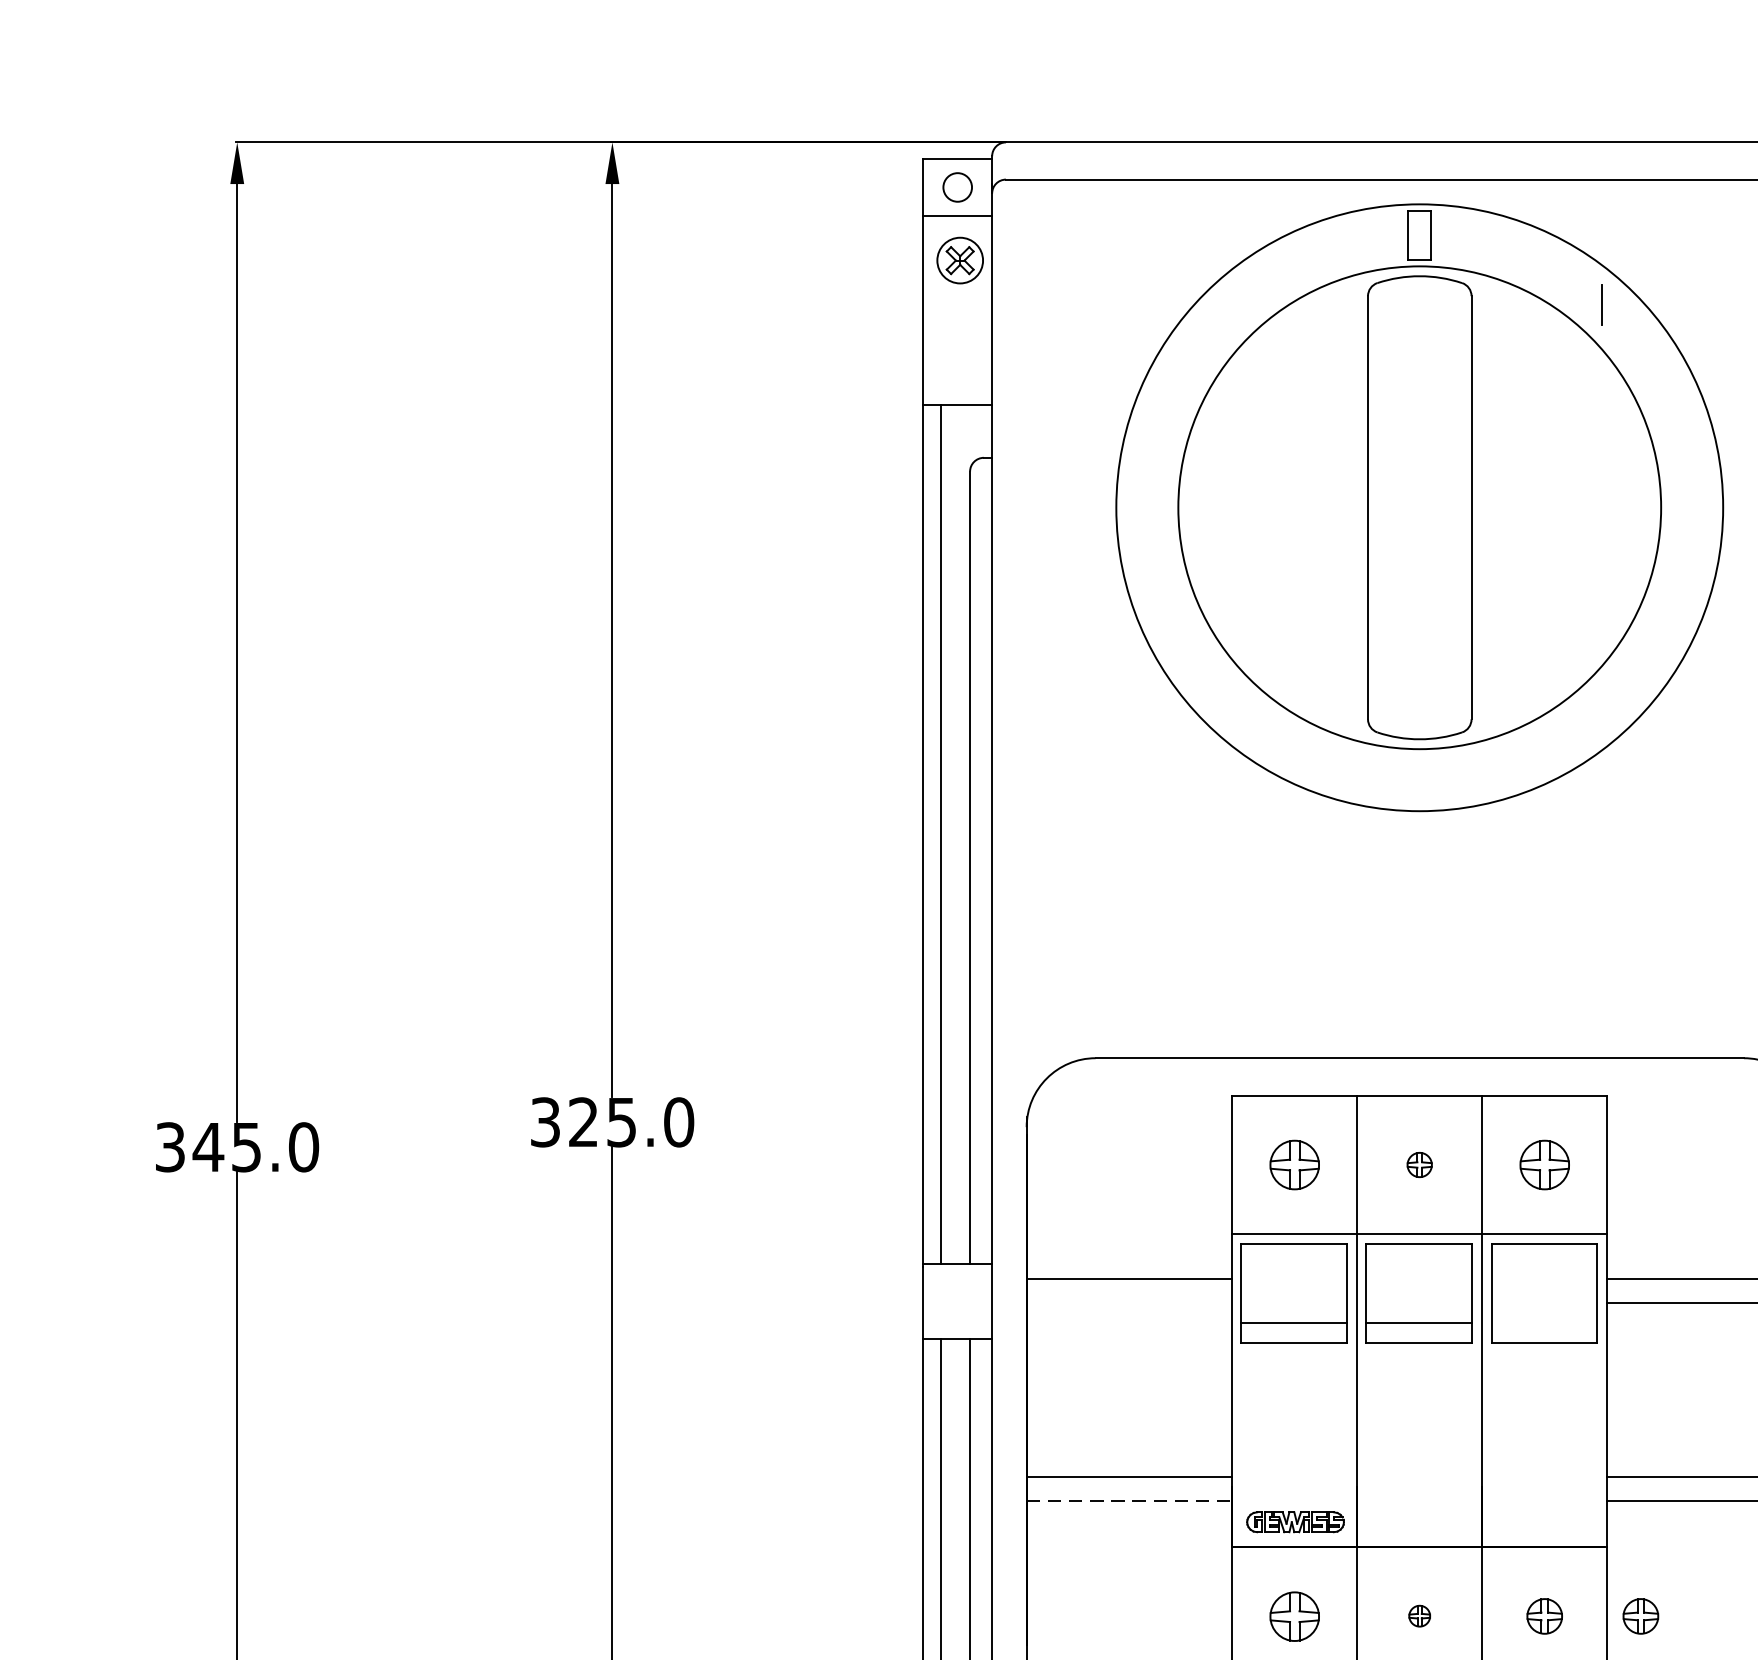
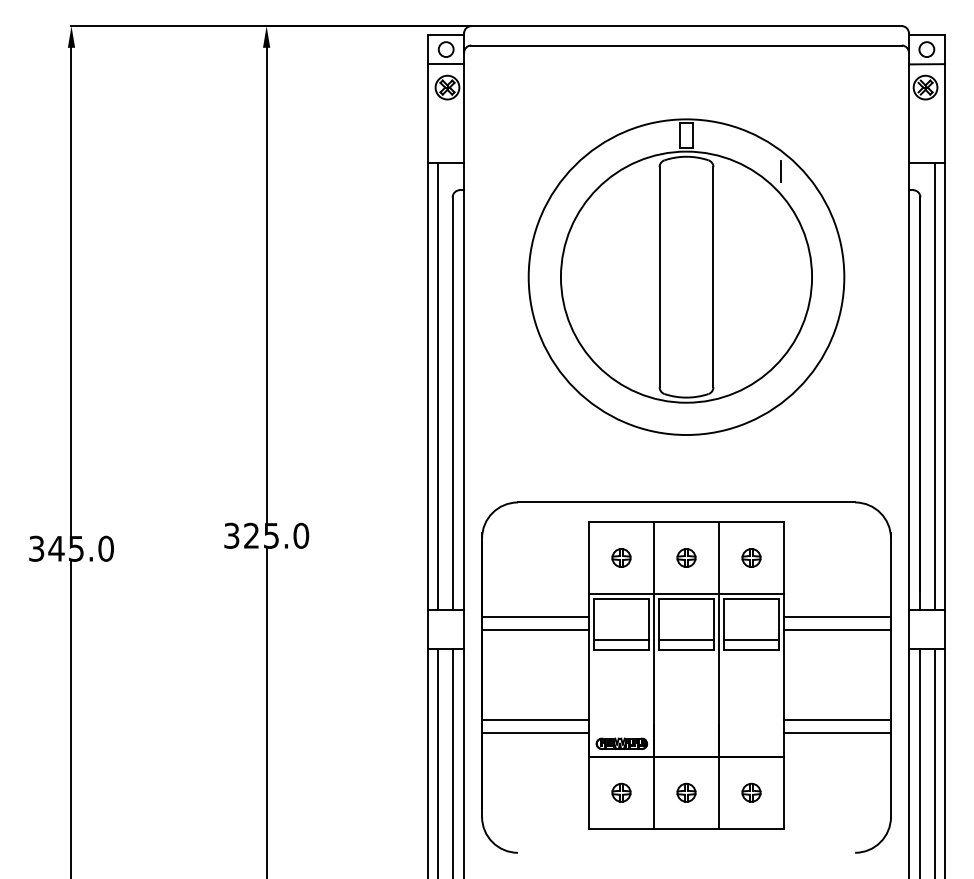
part: (1419, 506) -> (686, 276), moved
part: (1294, 1164) -> (621, 557), size x0.71
part: (1419, 1164) -> (686, 557), size x1.43
part: (1544, 1164) -> (751, 557), size x0.71
line: (1129, 1302) -> (535, 629), added
line: (1542, 1323) -> (750, 640), added
line: (1131, 1500) -> (536, 732), dashed -> solid
part: (1294, 1615) -> (621, 792), size x0.71
part: (1419, 1615) -> (686, 792), size x1.67
part: (1640, 1615) -> (801, 792), removed

